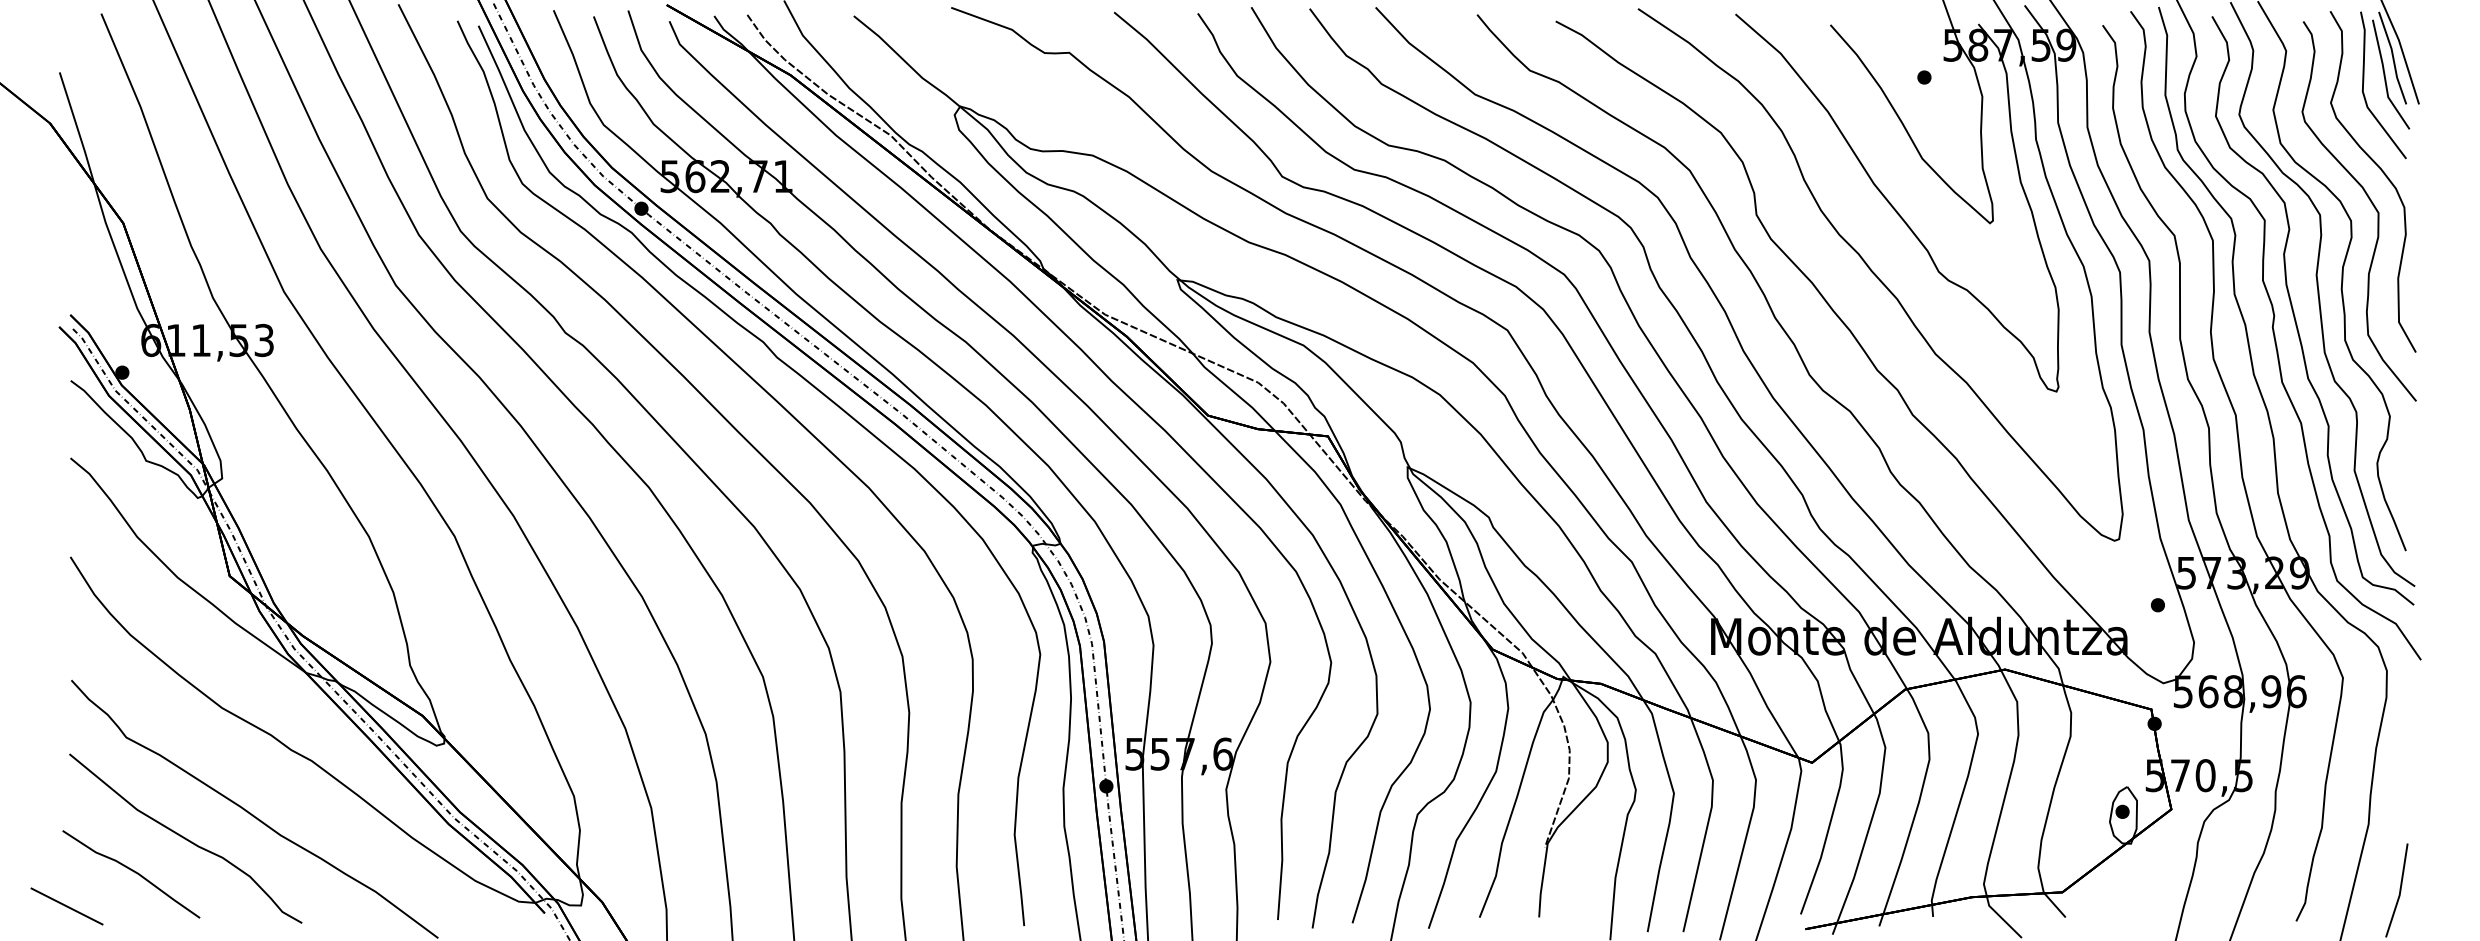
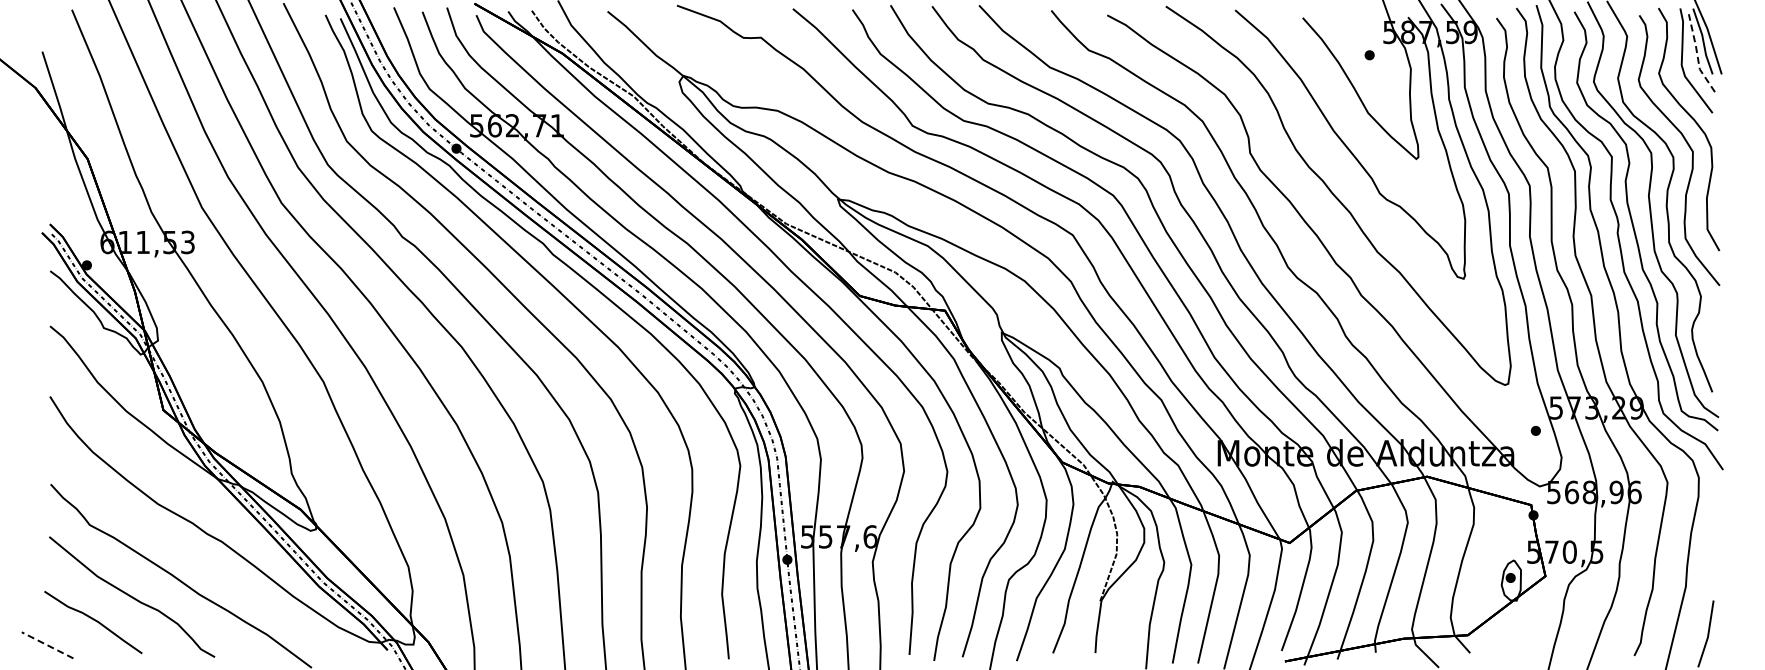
line: (2384, 77) -> (1697, 55), solid -> dashed
line: (66, 906) -> (47, 645), solid -> dashed

